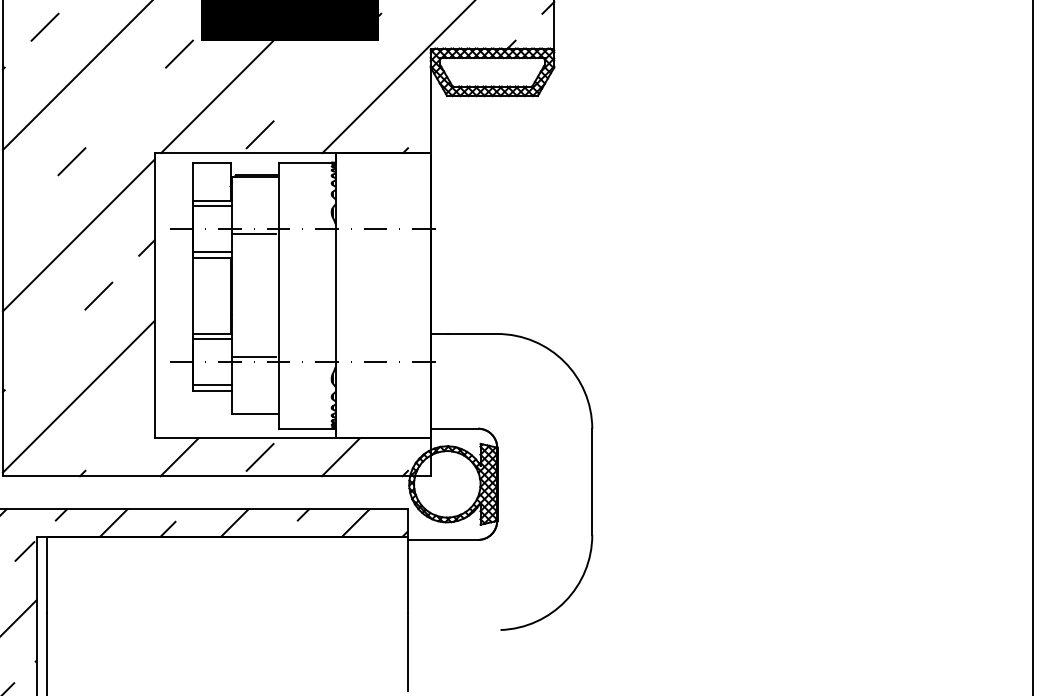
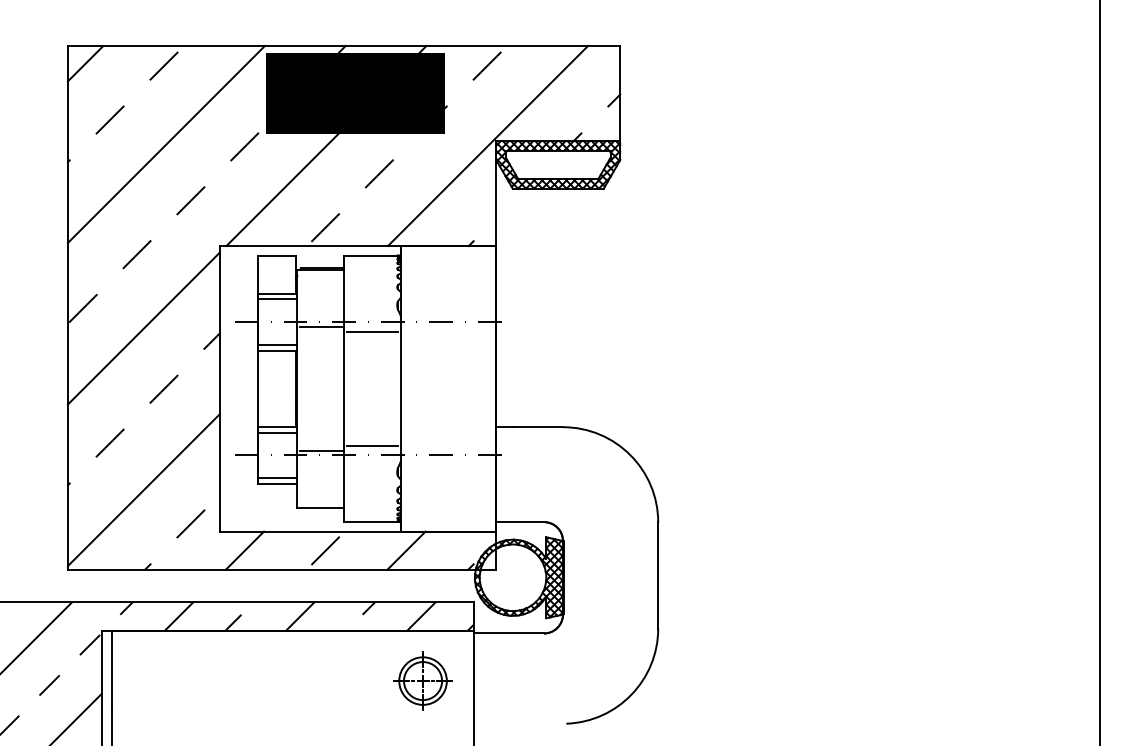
line: (313, 80) -> (378, 173), added
line: (125, 107) -> (190, 200), added
line: (17, 215) -> (82, 308), added
line: (307, 238) -> (372, 331), added
line: (44, 349) -> (109, 442), added
line: (307, 352) -> (372, 445), added
line: (125, 430) -> (190, 523), added
part: (356, 586) -> (422, 680), added

